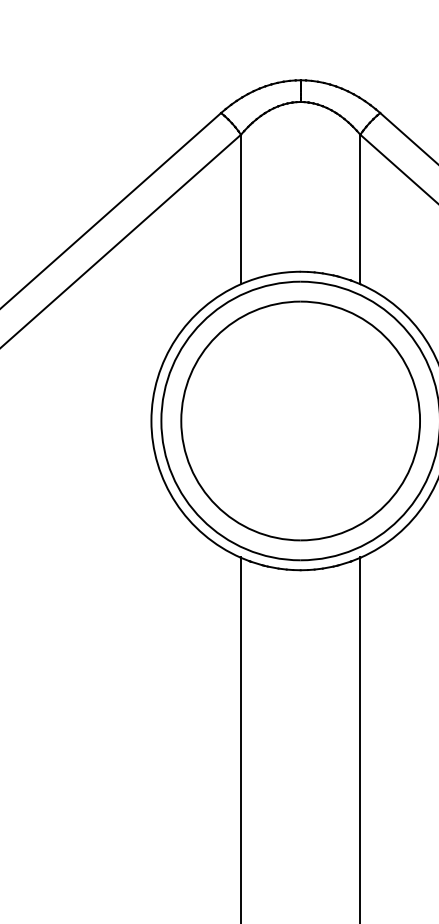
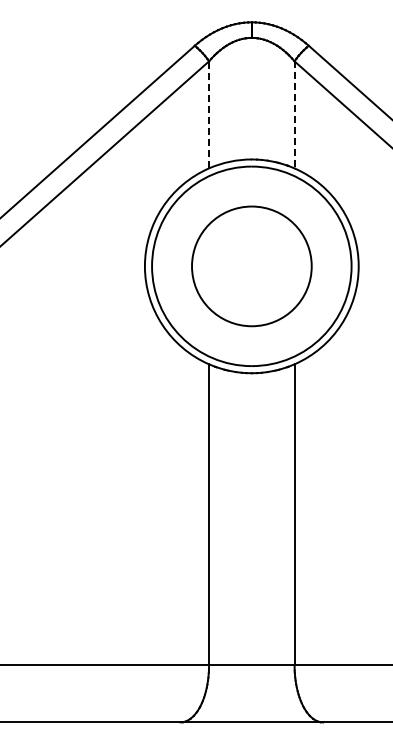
line: (241, 208) -> (209, 114), solid -> dashed
line: (360, 208) -> (294, 114), solid -> dashed
part: (300, 421) -> (251, 266), size x0.7

